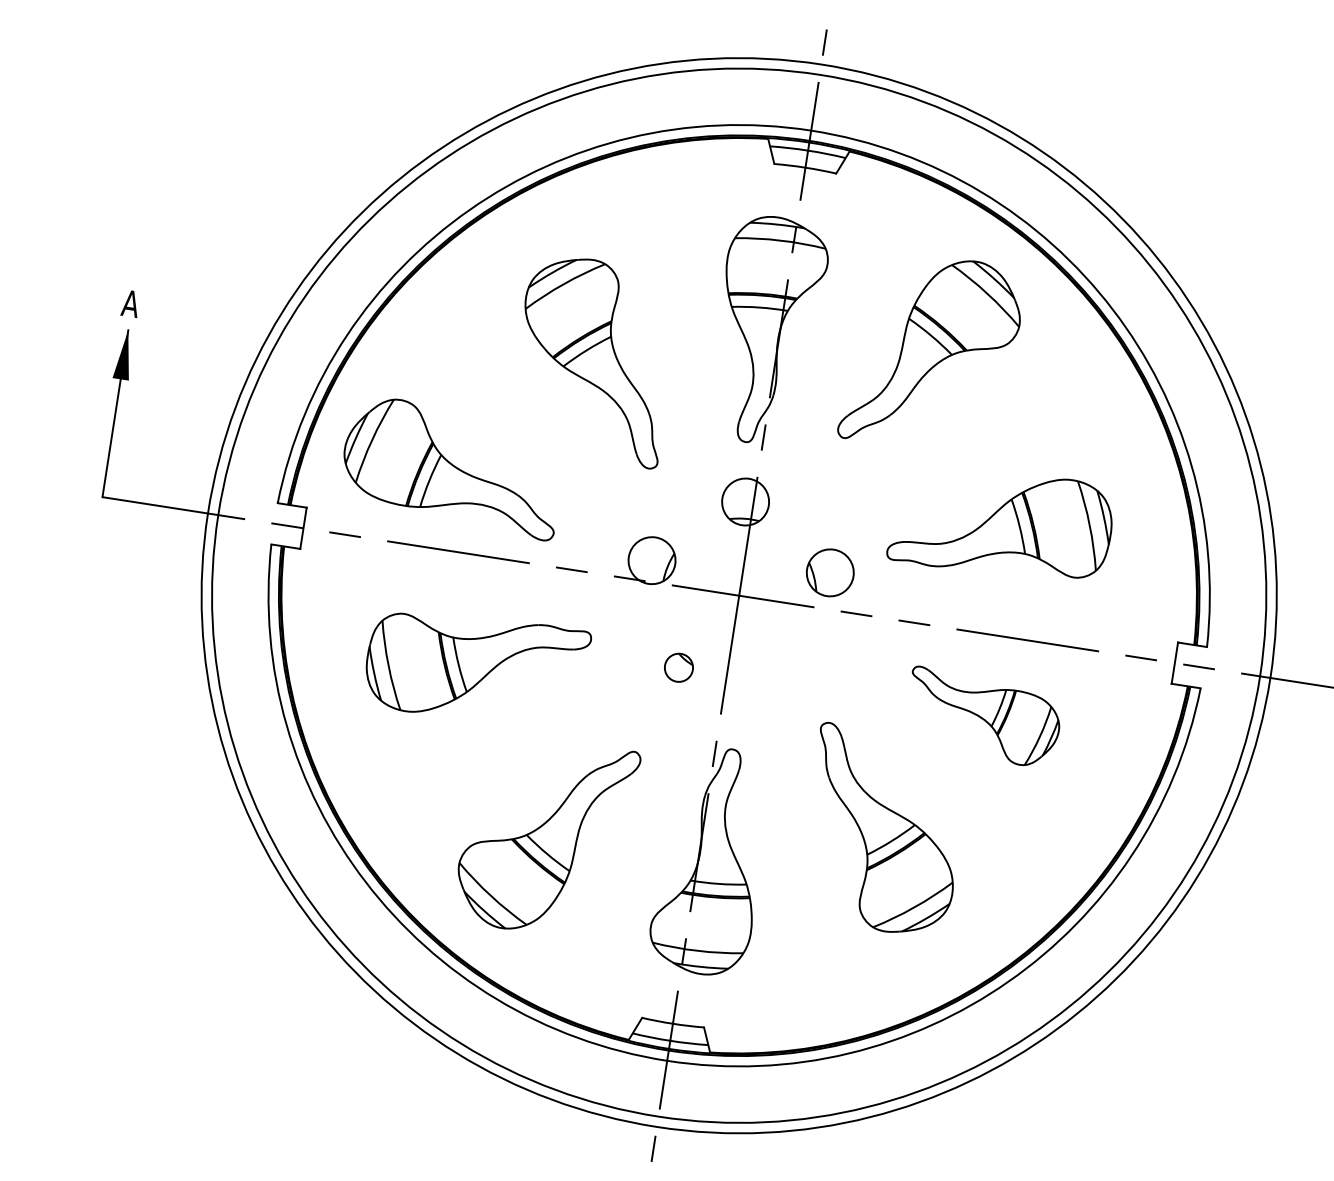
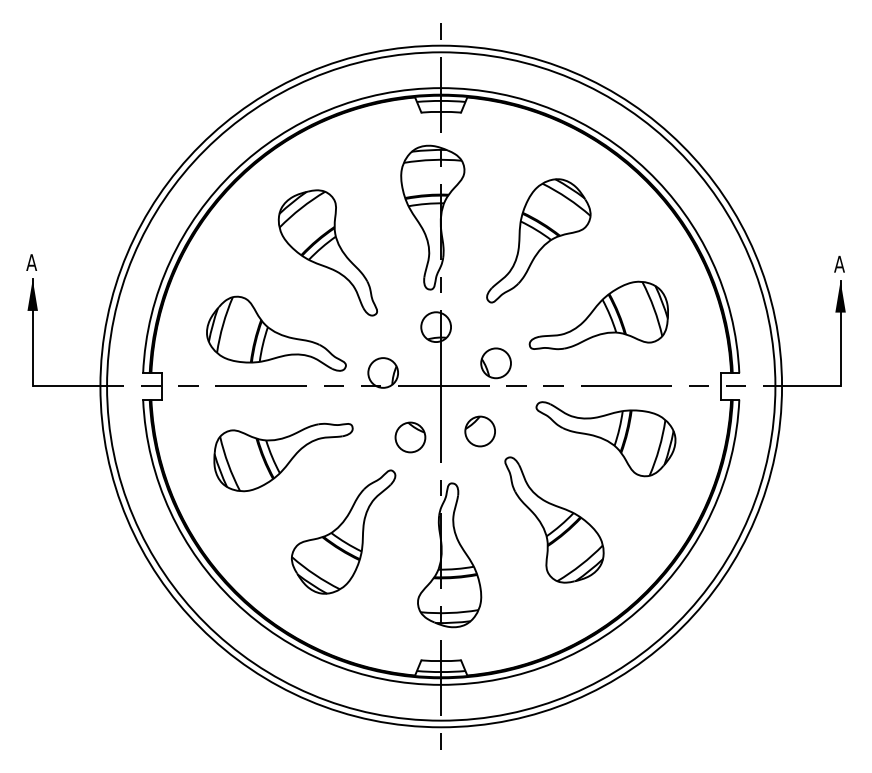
part: (932, 352) -> (538, 240), moved
part: (453, 466) -> (276, 333), moved
part: (678, 667) -> (410, 437), size x1.67
part: (787, 675) -> (479, 431), added
part: (982, 717) -> (605, 439), size x1.43
part: (546, 835) -> (343, 531), moved

